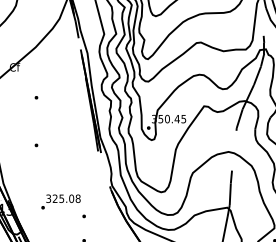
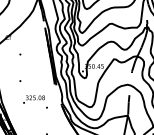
text: (63, 205) -> (35, 101), moved

